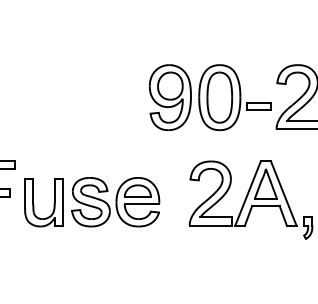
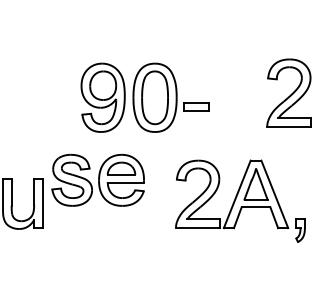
part: (209, 97) -> (144, 97), moved
part: (115, 202) -> (98, 180), moved

